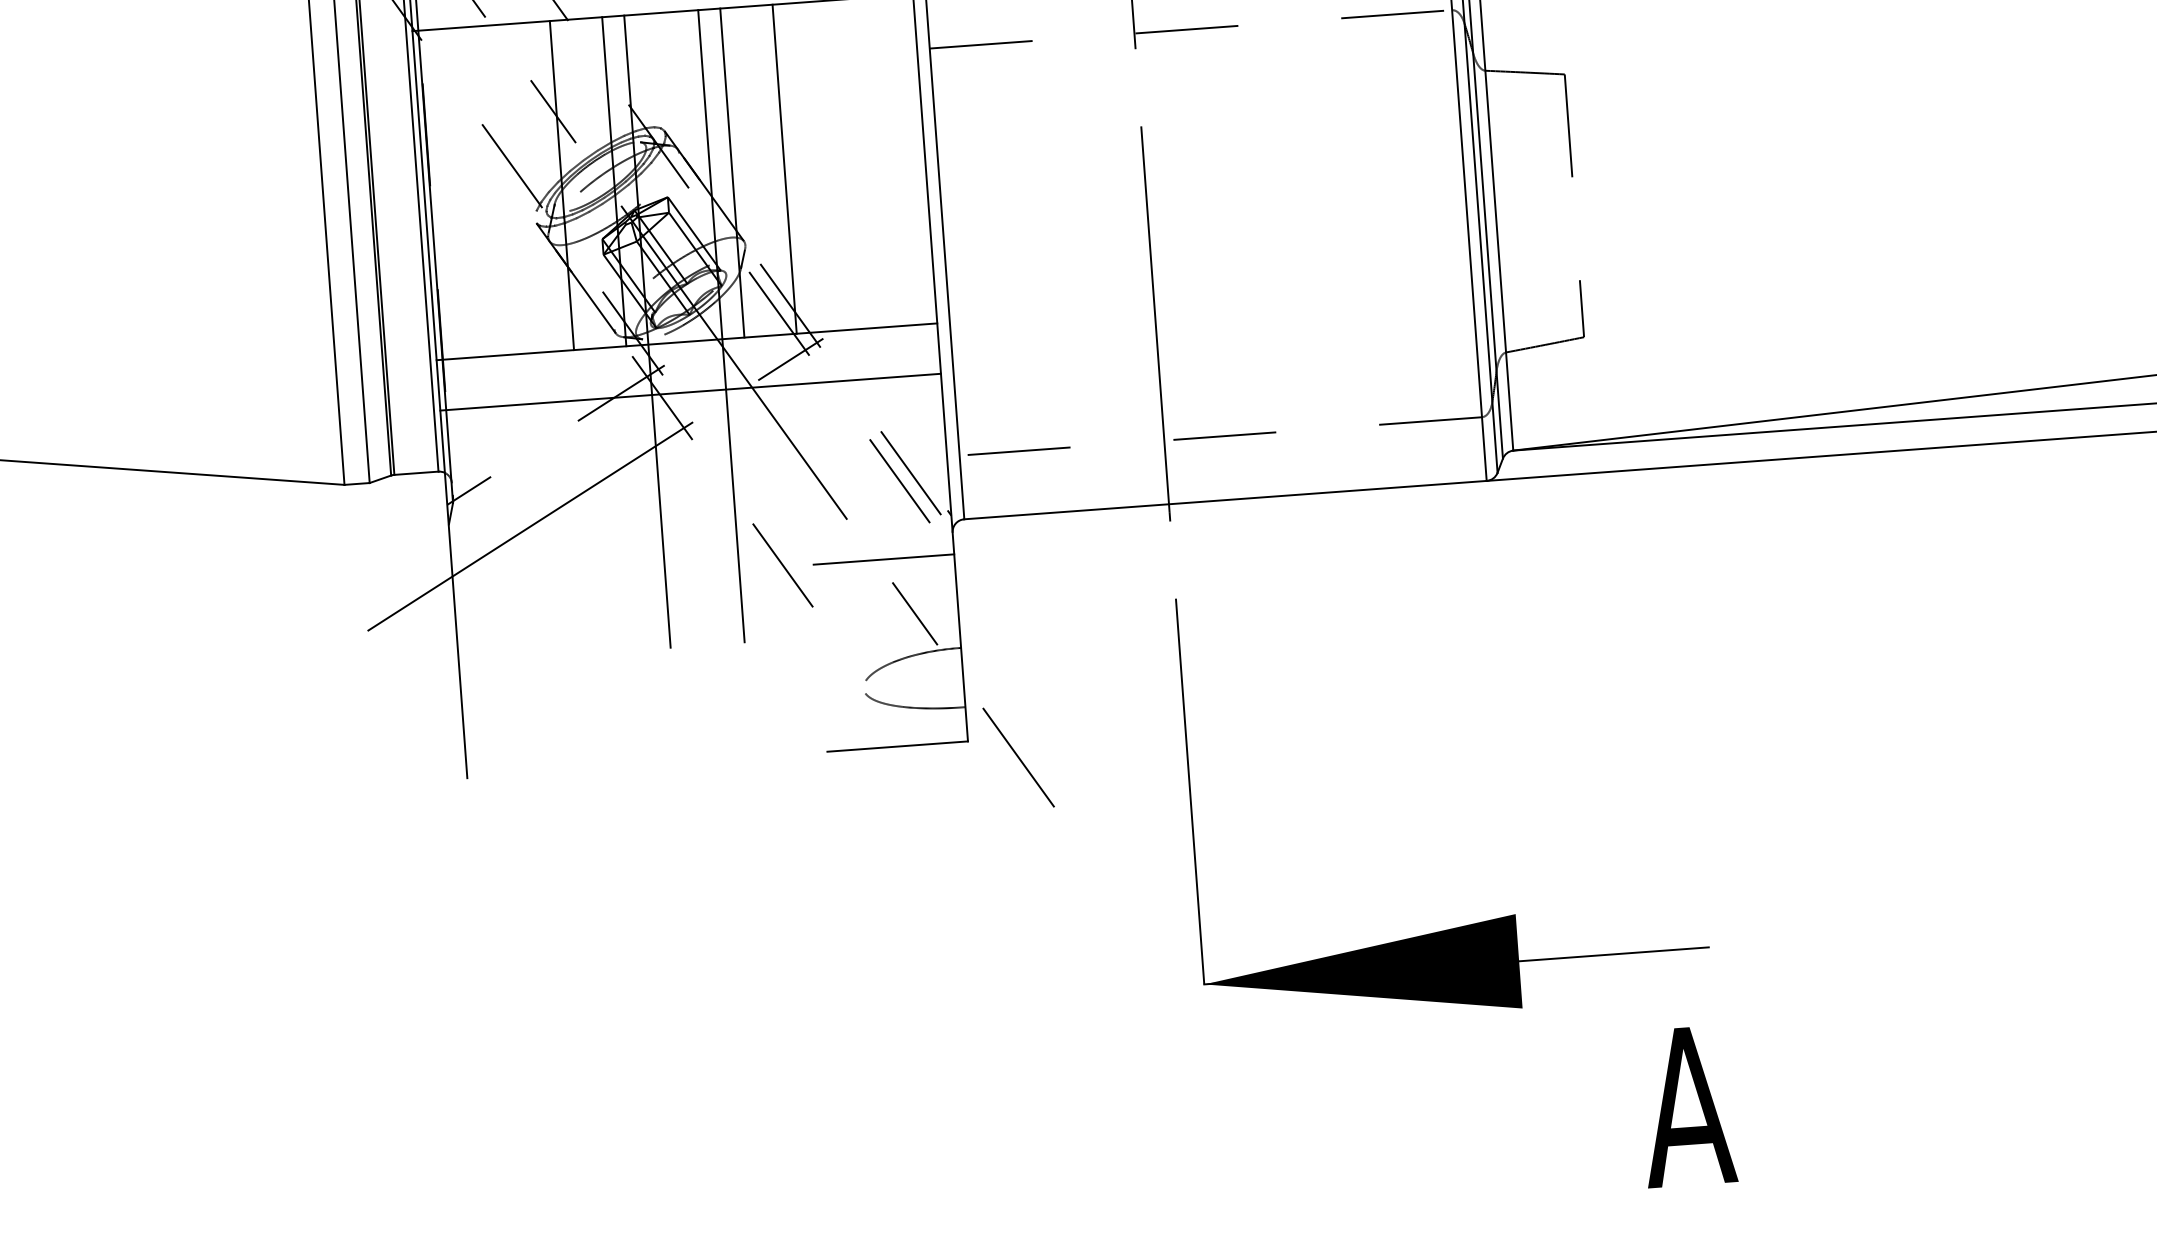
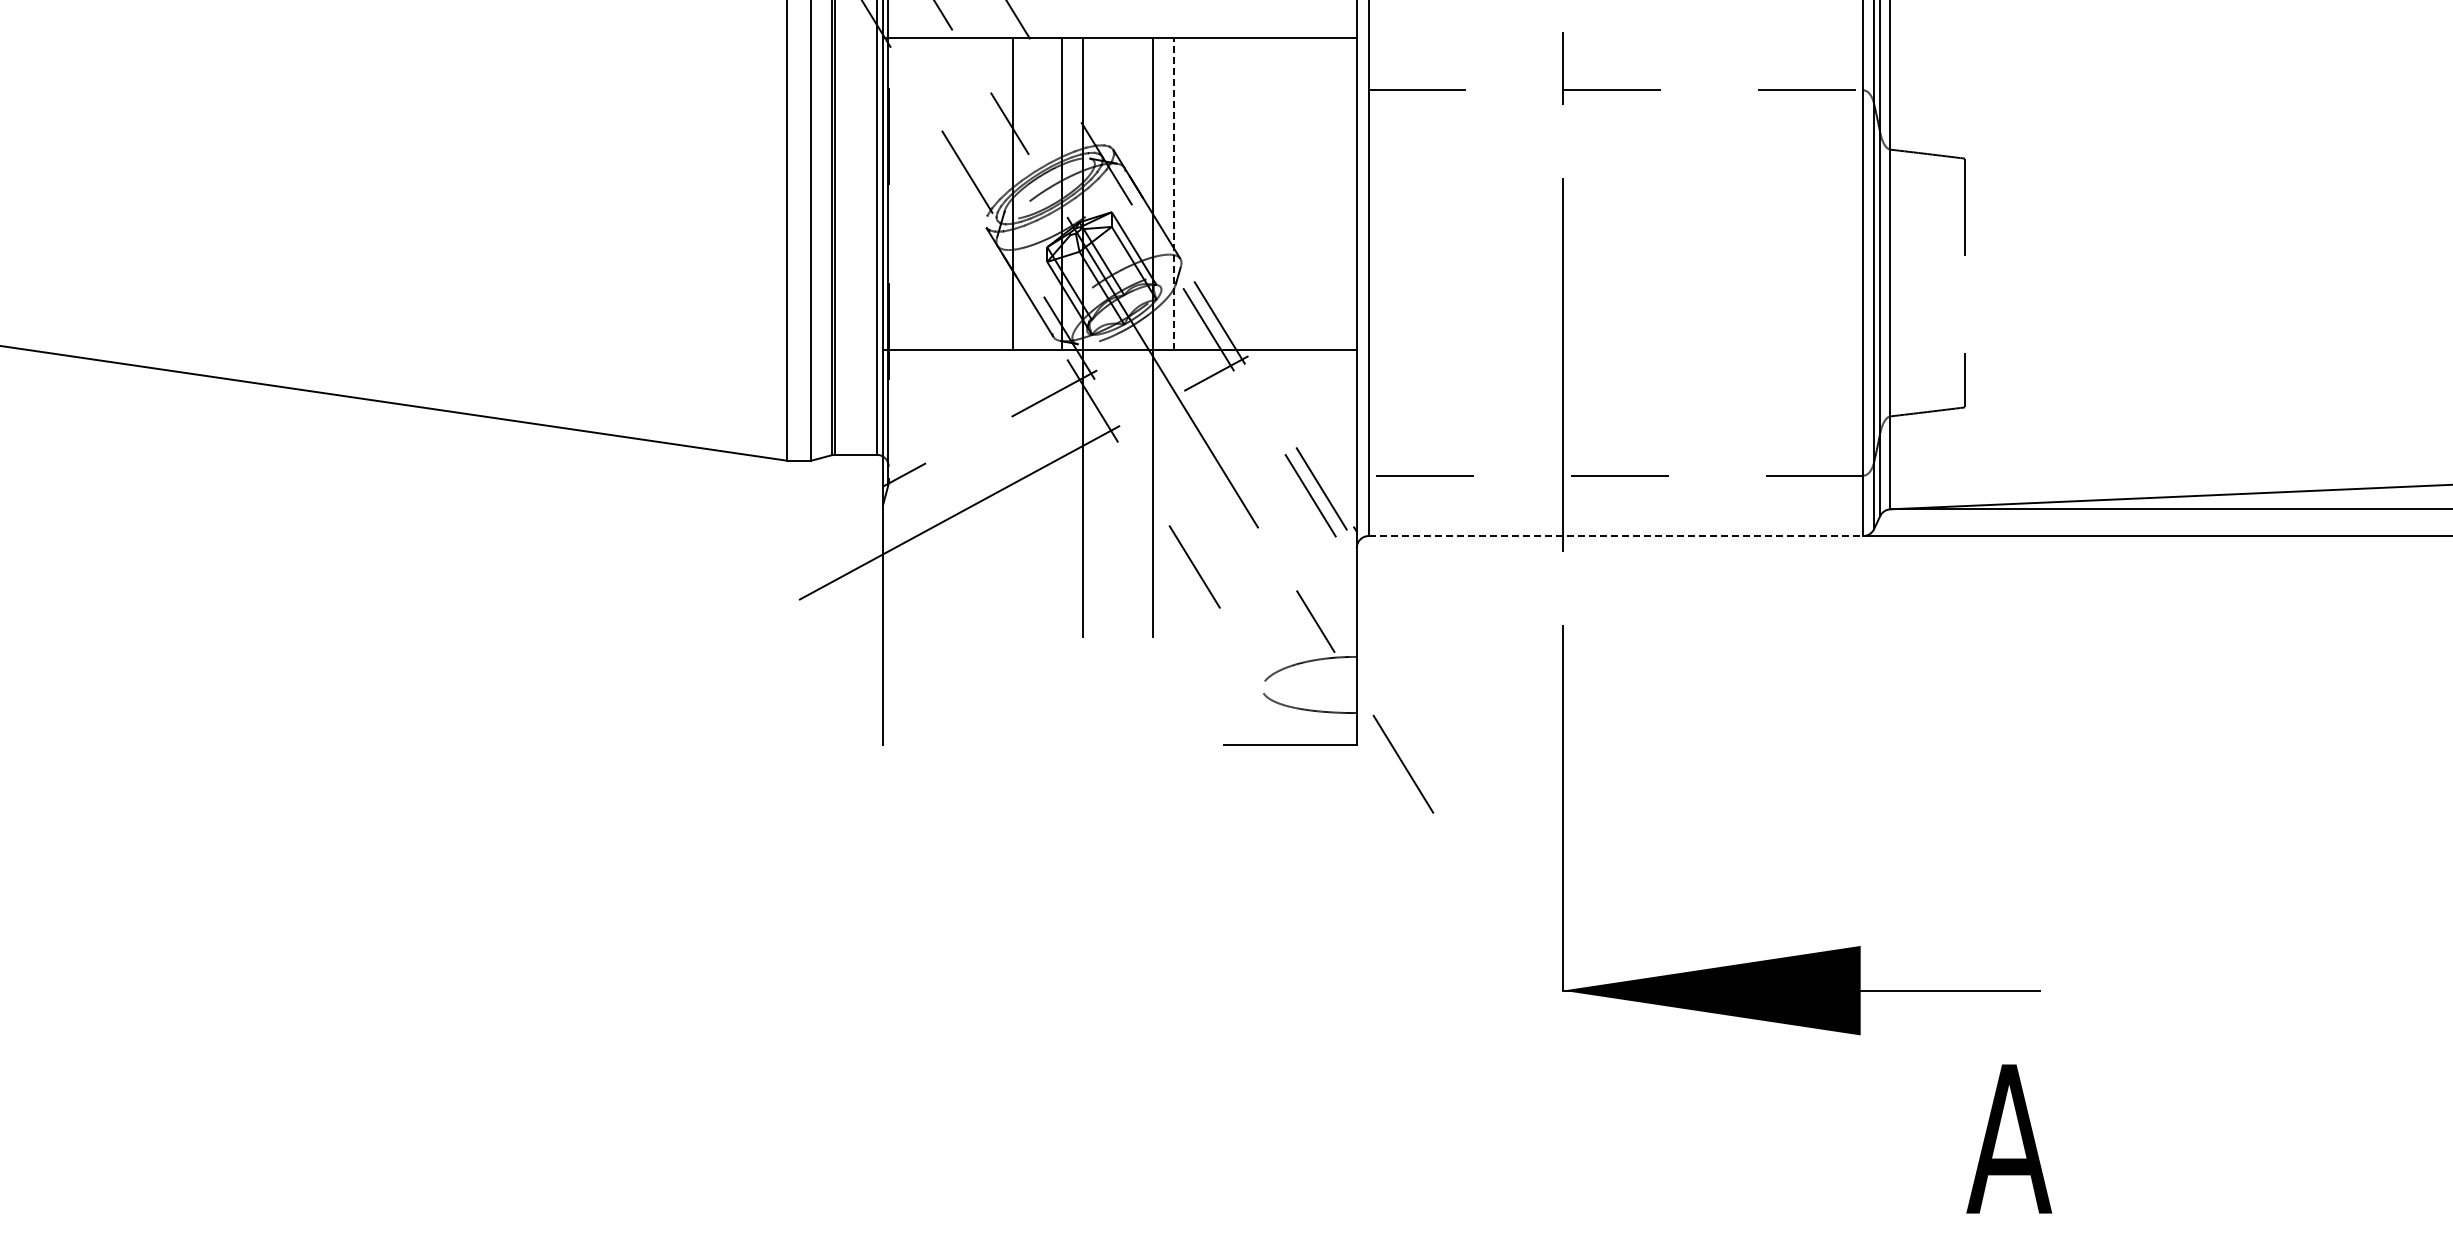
line: (784, 168) -> (1223, 193), removed
line: (732, 172) -> (1174, 193), solid -> dashed
line: (690, 392) -> (1119, 397), removed
line: (1226, 500) -> (1616, 536), solid -> dashed
line: (883, 559) -> (1289, 568), removed

